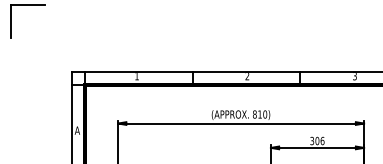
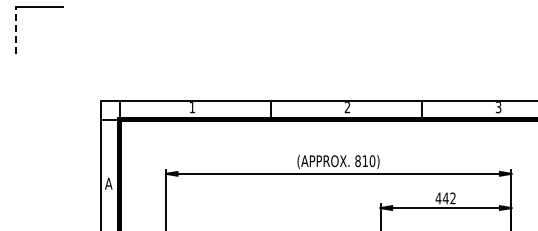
line: (11, 21) -> (16, 30), solid -> dashed
text: (317, 141) -> (445, 198), 306 -> 442

